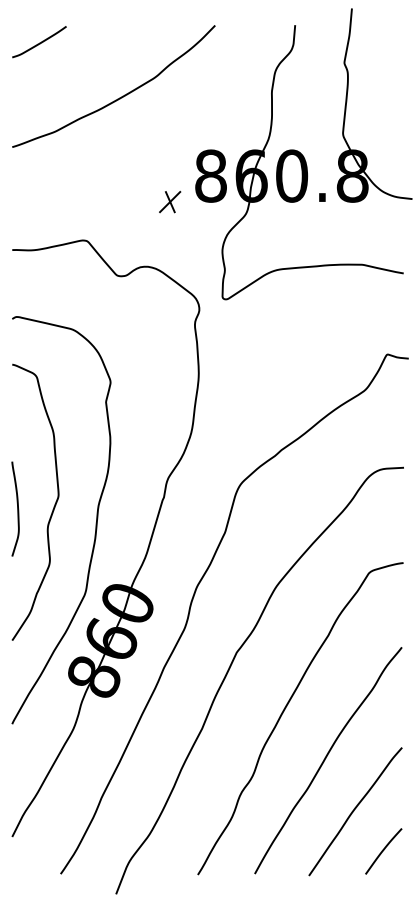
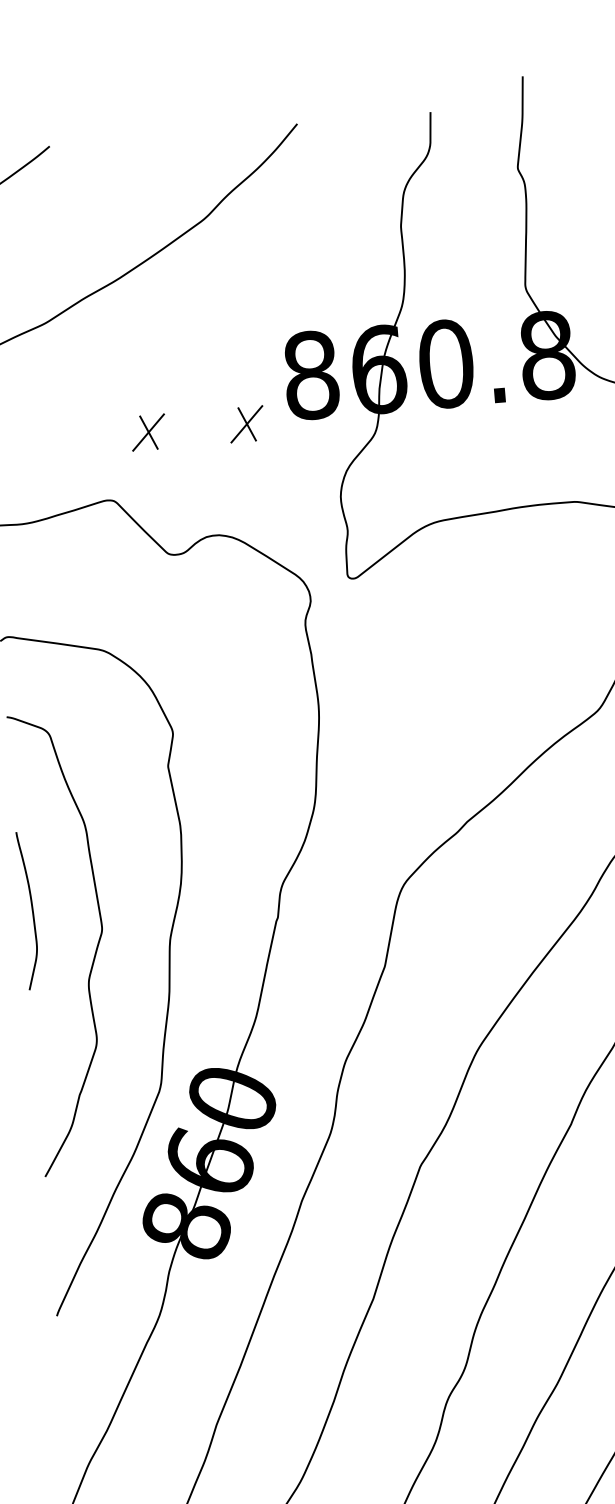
part: (111, 202) -> (149, 433), added
curve: (17, 508) -> (31, 909), moved

